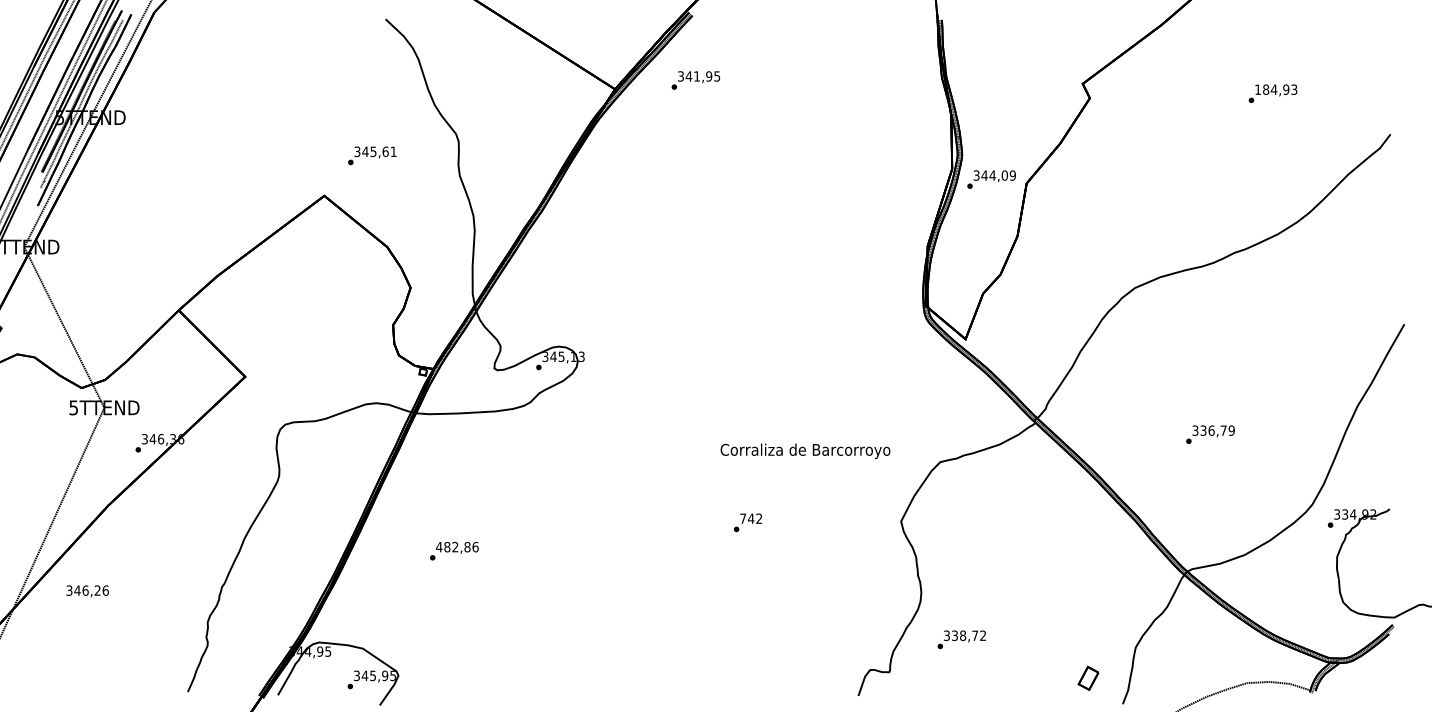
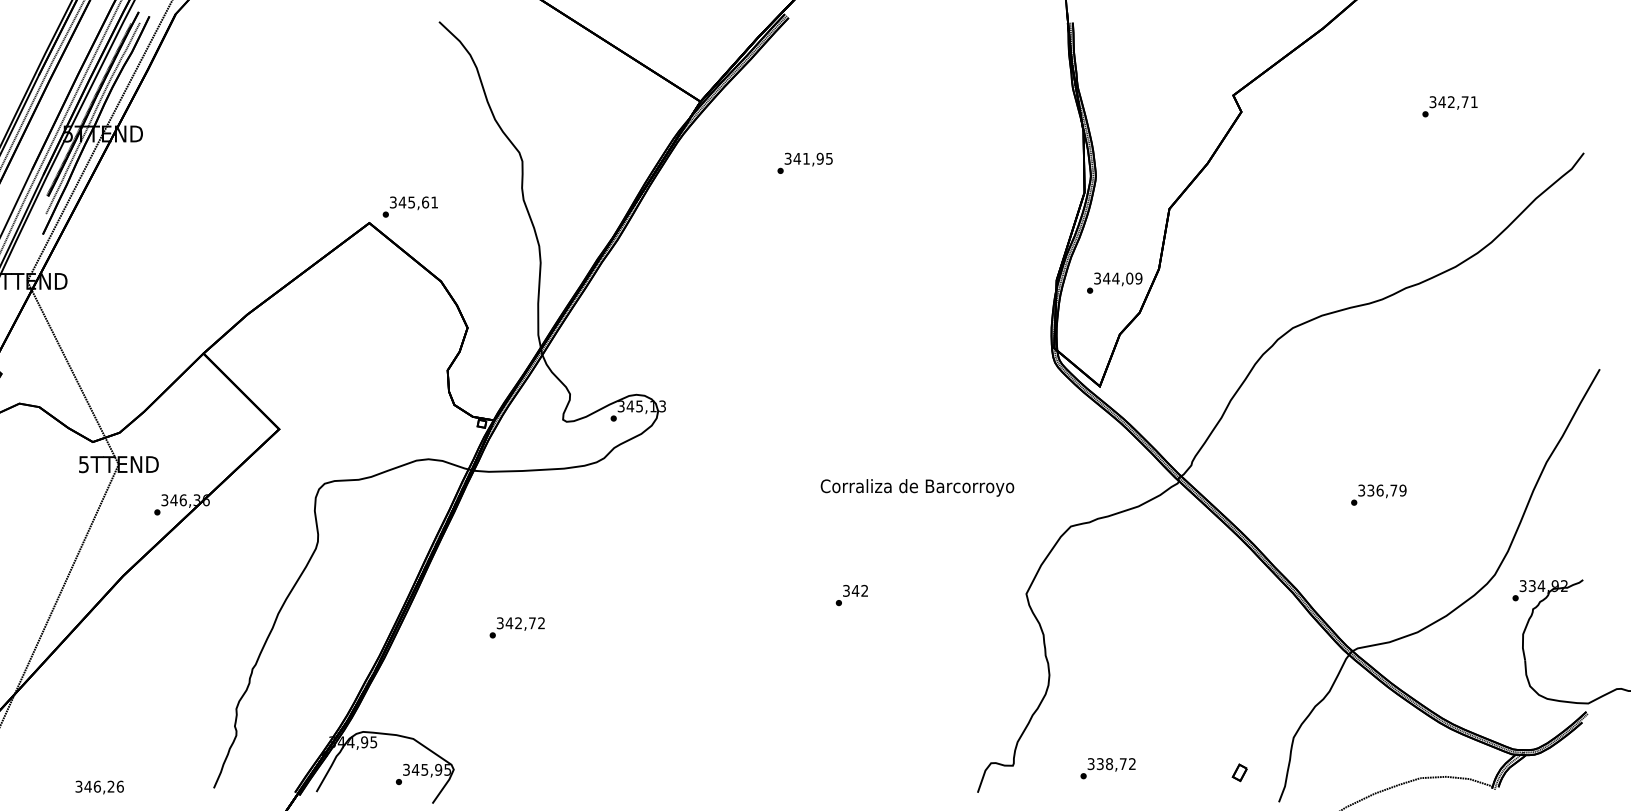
text: (695, 80) -> (804, 163), moved
text: (1276, 89) -> (1454, 101), 184,93 -> 342,71
text: (372, 155) -> (410, 206), moved
text: (991, 179) -> (1114, 283), moved
text: (805, 451) -> (917, 488), moved
text: (743, 518) -> (846, 590), 742 -> 342
text: (457, 546) -> (521, 622), 482,86 -> 342,72
text: (87, 591) -> (99, 787), moved
text: (961, 639) -> (1107, 768), moved
part: (1088, 678) -> (1239, 772), size x0.62

